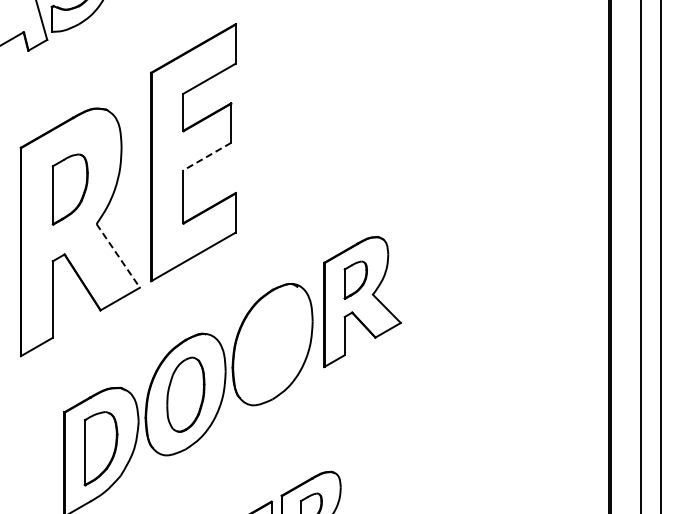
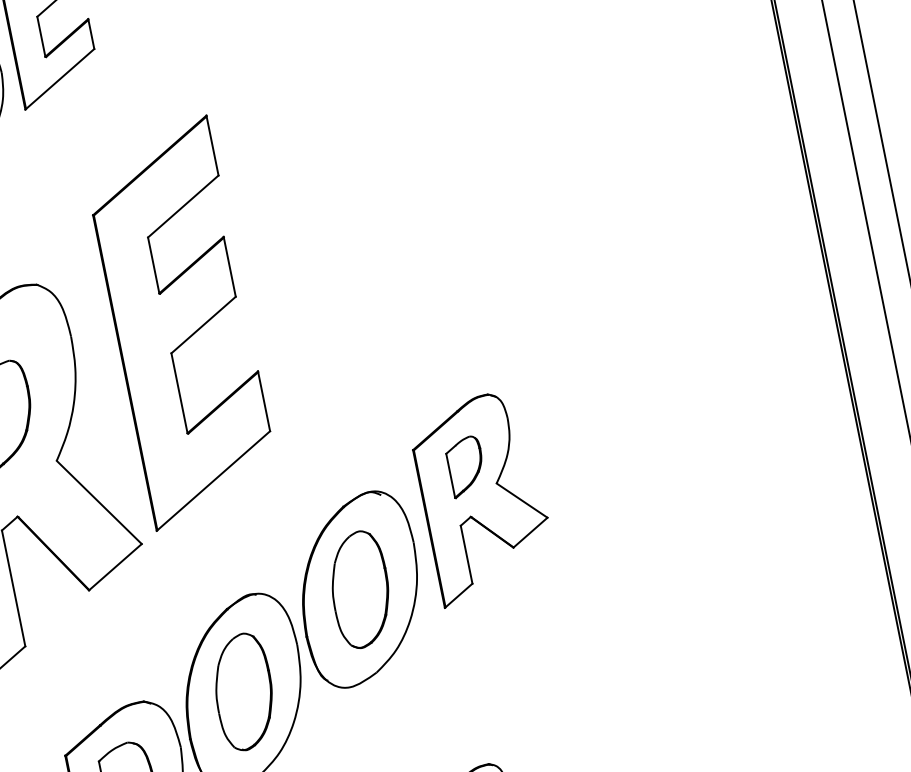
line: (207, 156) -> (204, 324), dashed -> solid
line: (118, 255) -> (99, 501), dashed -> solid
part: (272, 344) -> (359, 589), added

